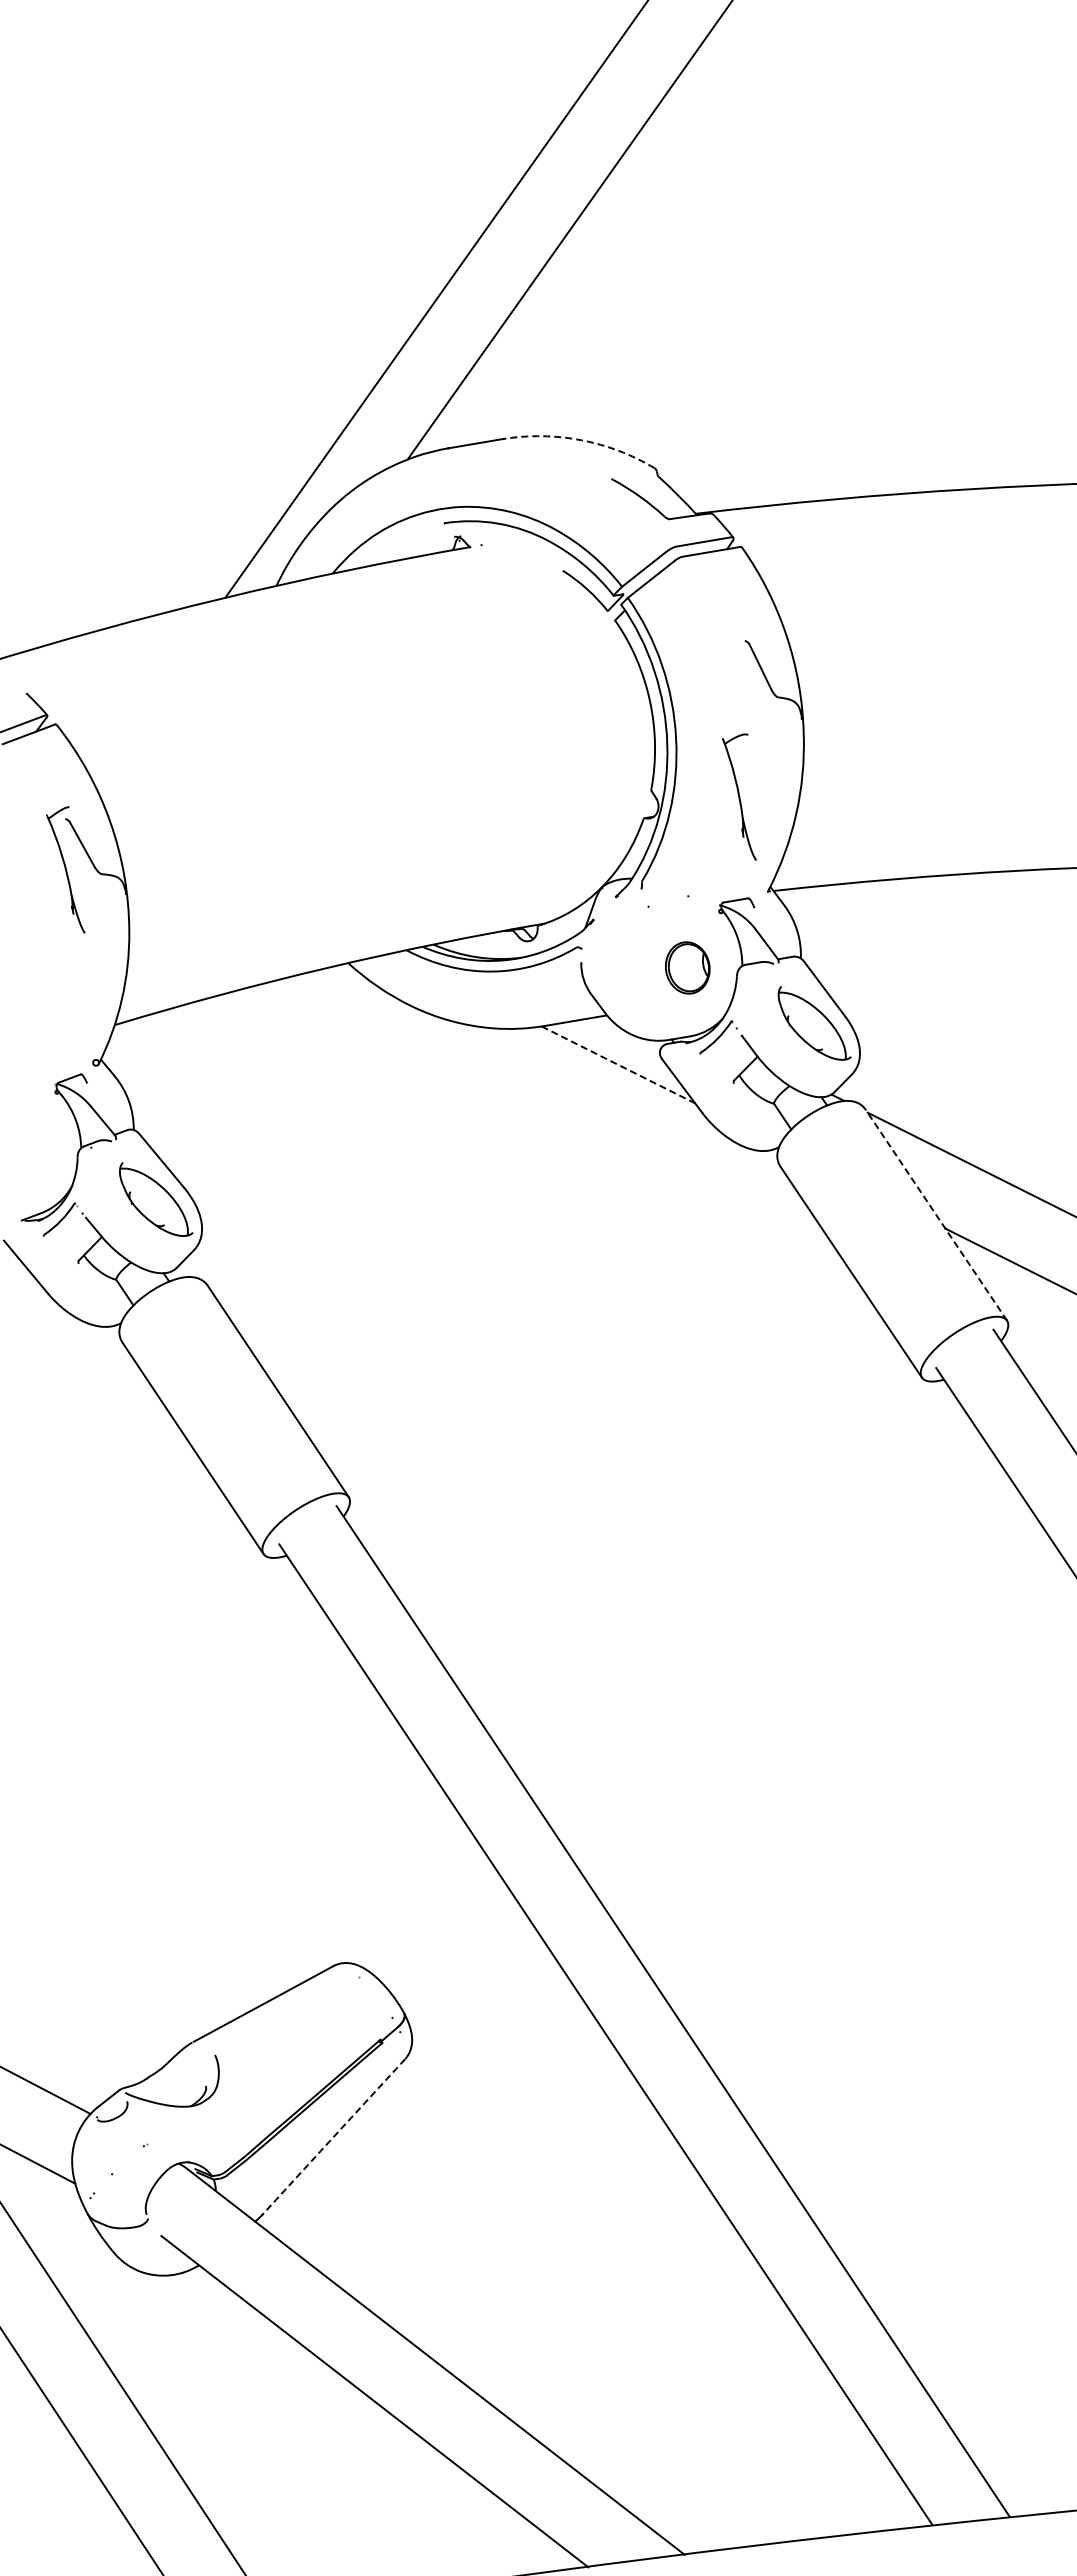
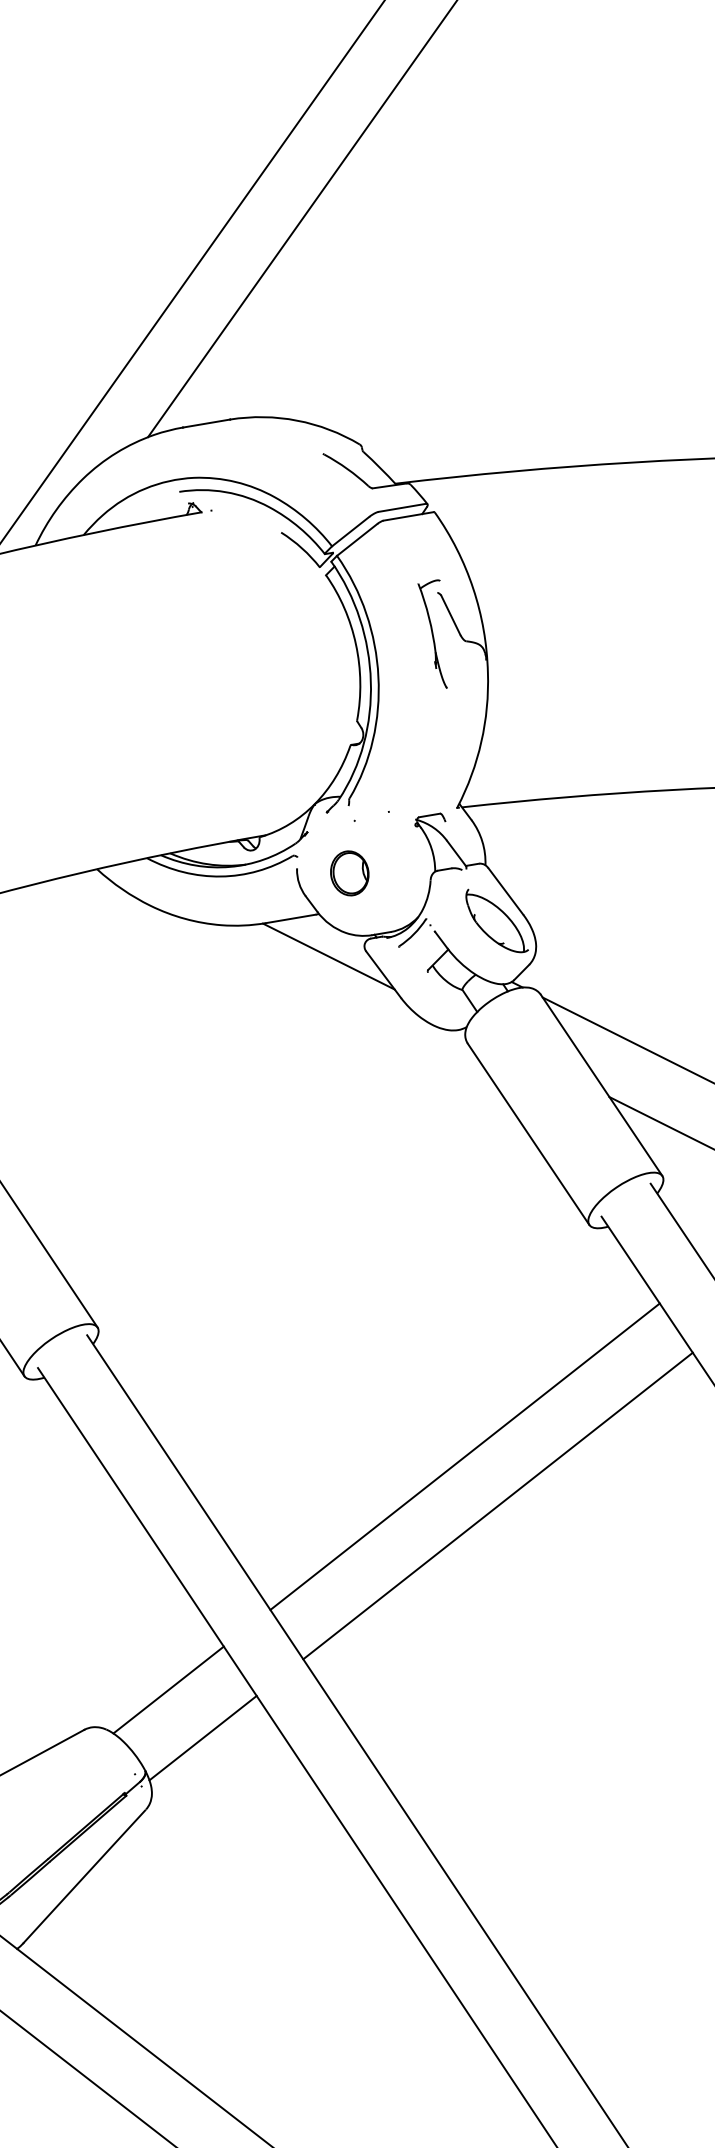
arc: (581, 440) -> (297, 420), dashed -> solid
part: (738, 796) -> (431, 633), moved
part: (687, 967) -> (349, 873), moved
line: (618, 1064) -> (328, 956), dashed -> solid
line: (936, 1214) -> (601, 1084), dashed -> solid
line: (777, 1647) -> (465, 1456), added
line: (815, 1704) -> (498, 1505), added
line: (431, 1919) -> (168, 1689), added
line: (471, 1975) -> (202, 1737), added
line: (333, 2136) -> (84, 1876), dashed -> solid

